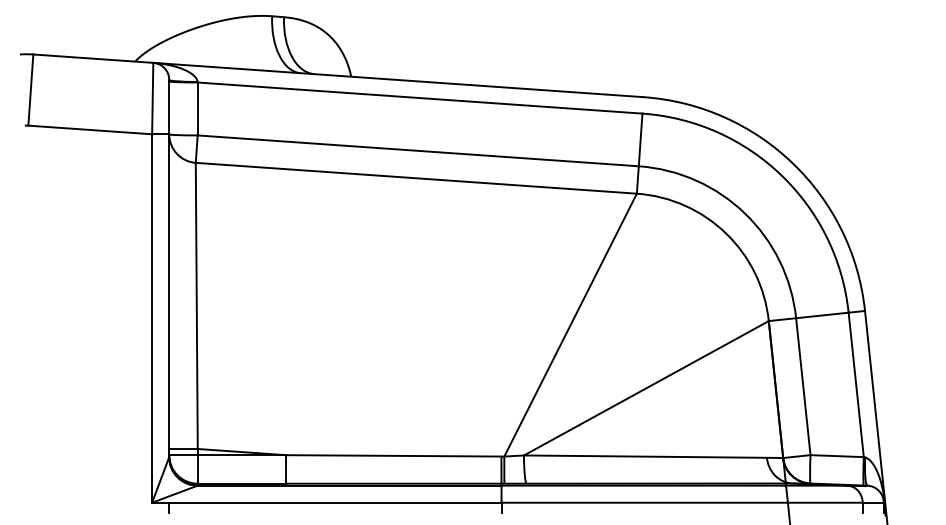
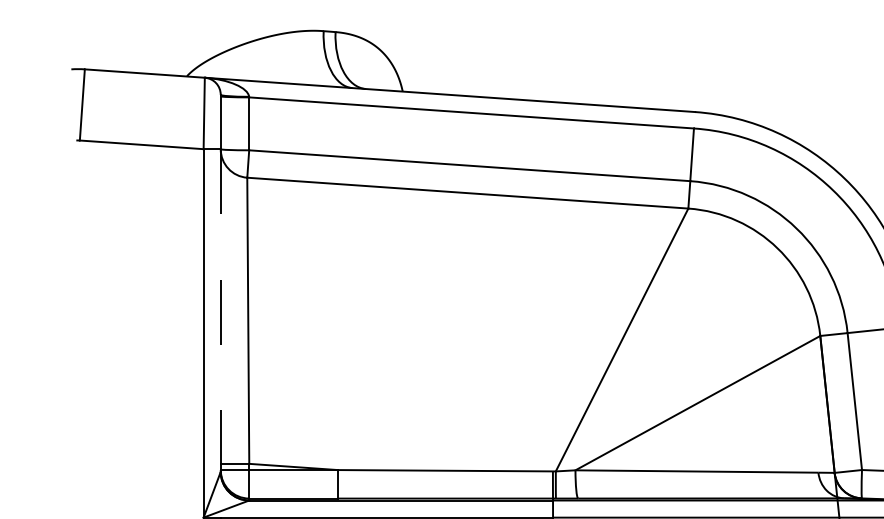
line: (169, 296) -> (221, 311), solid -> dashed

